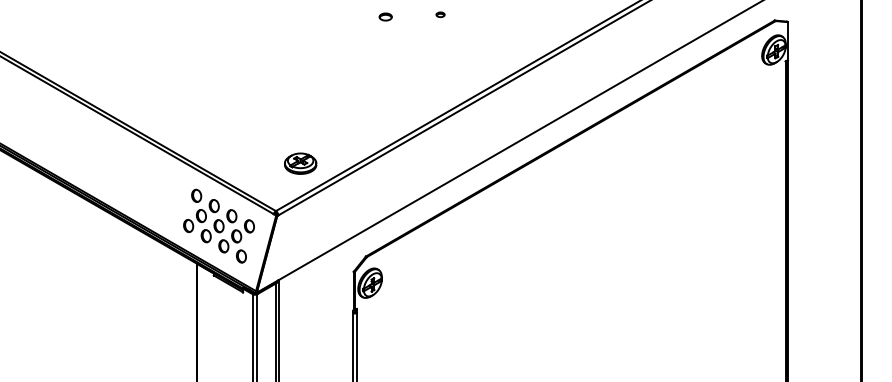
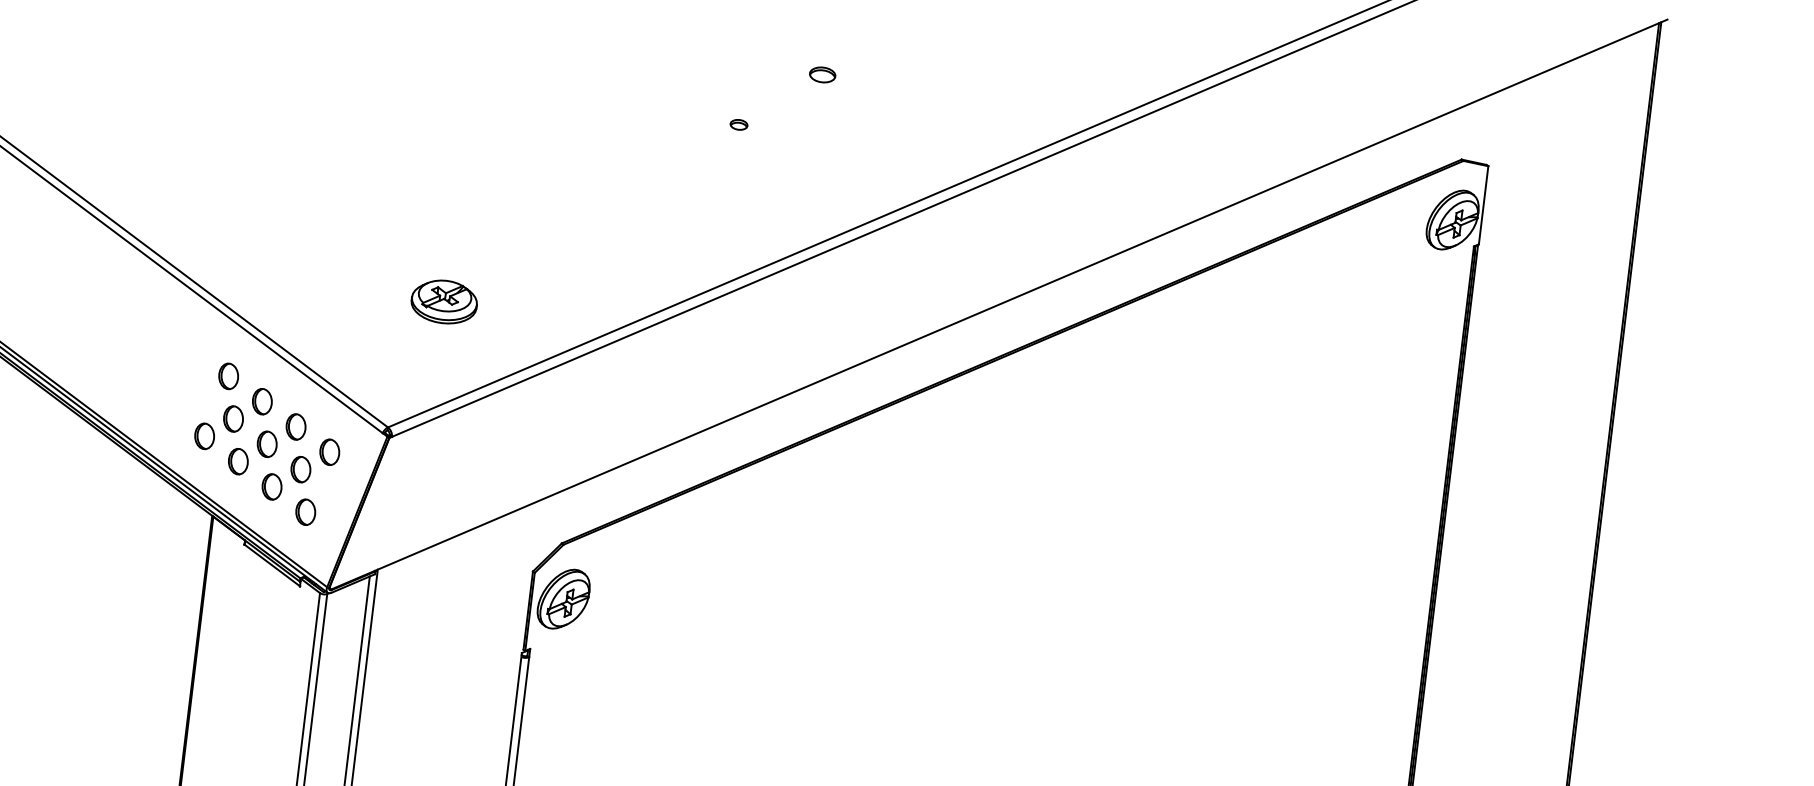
part: (440, 14) -> (738, 124), moved
part: (385, 16) -> (822, 73), moved
part: (300, 163) -> (444, 301), moved

